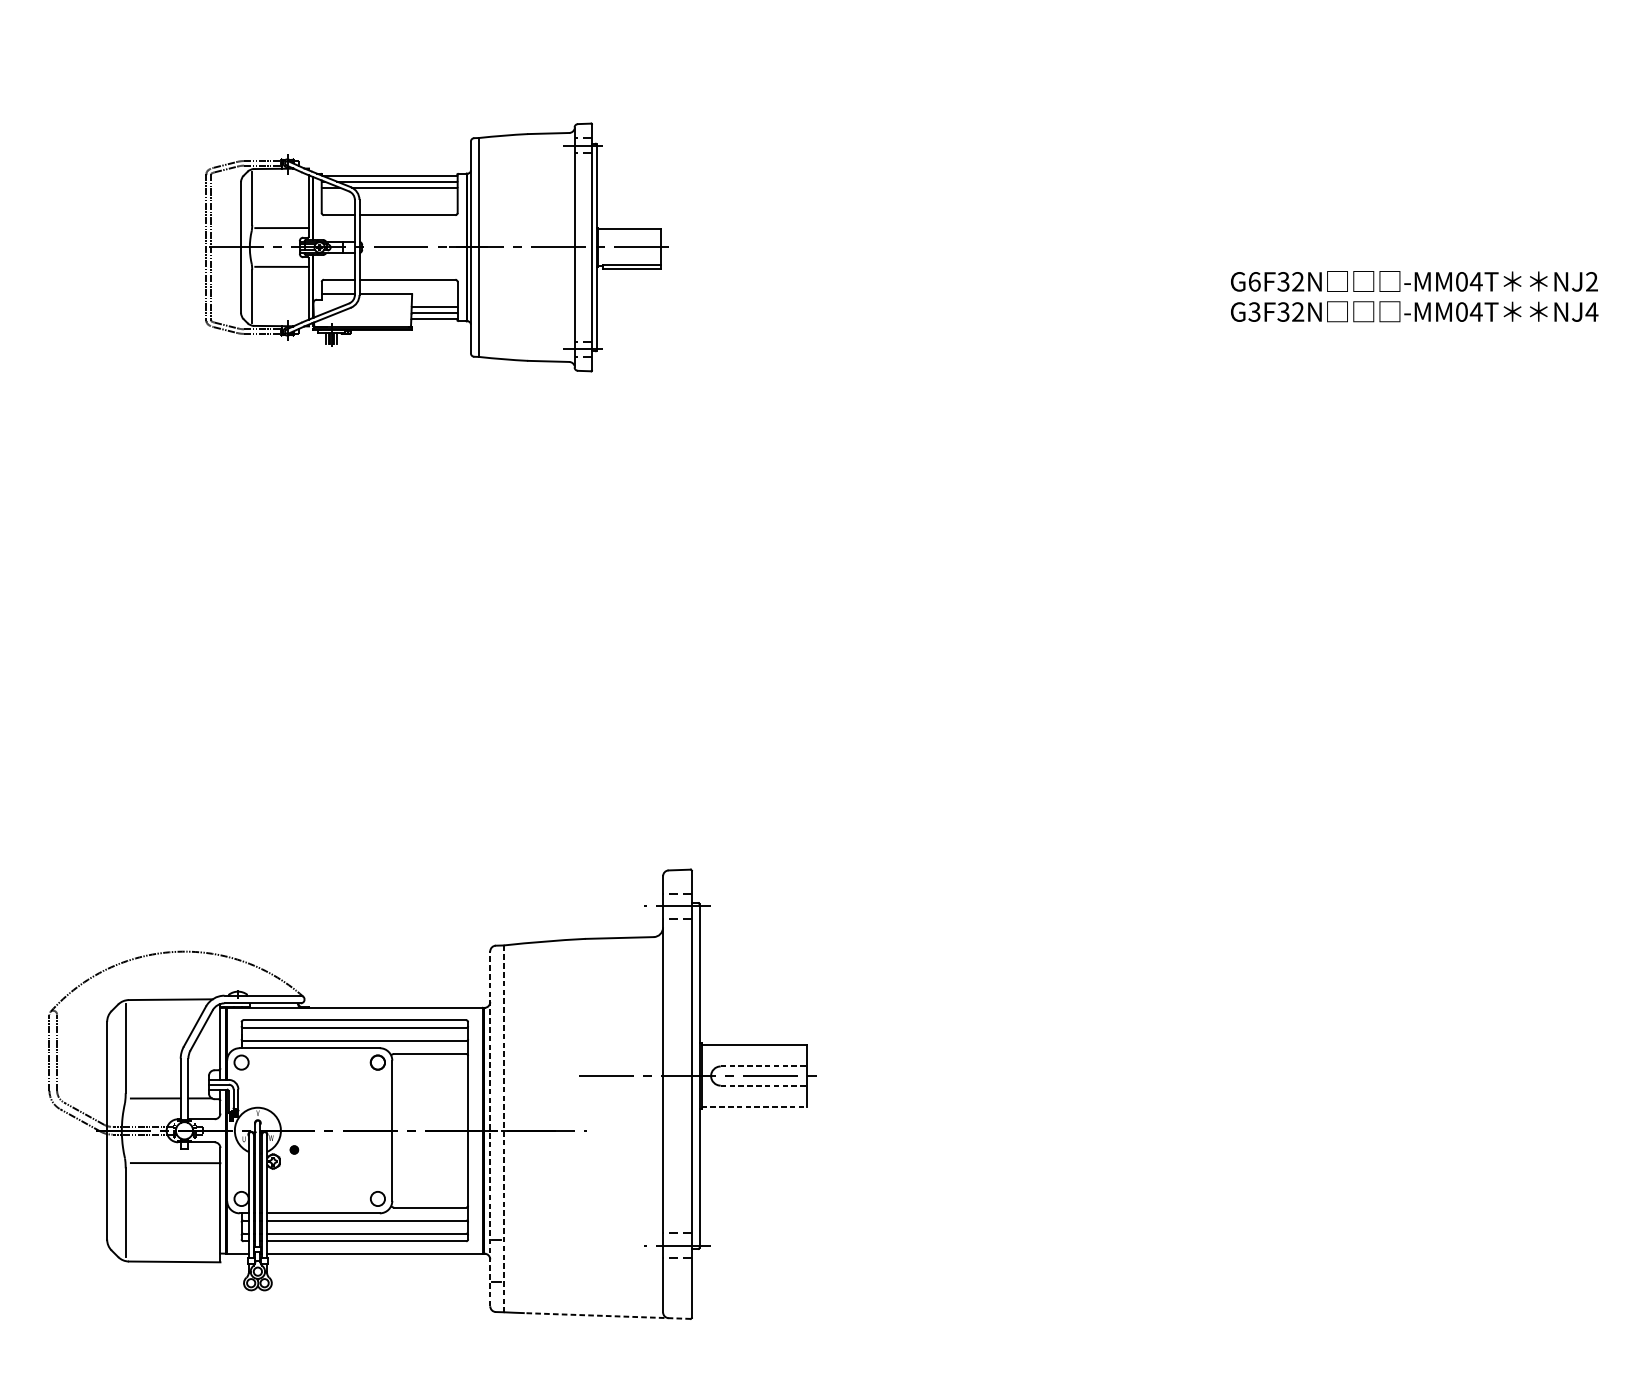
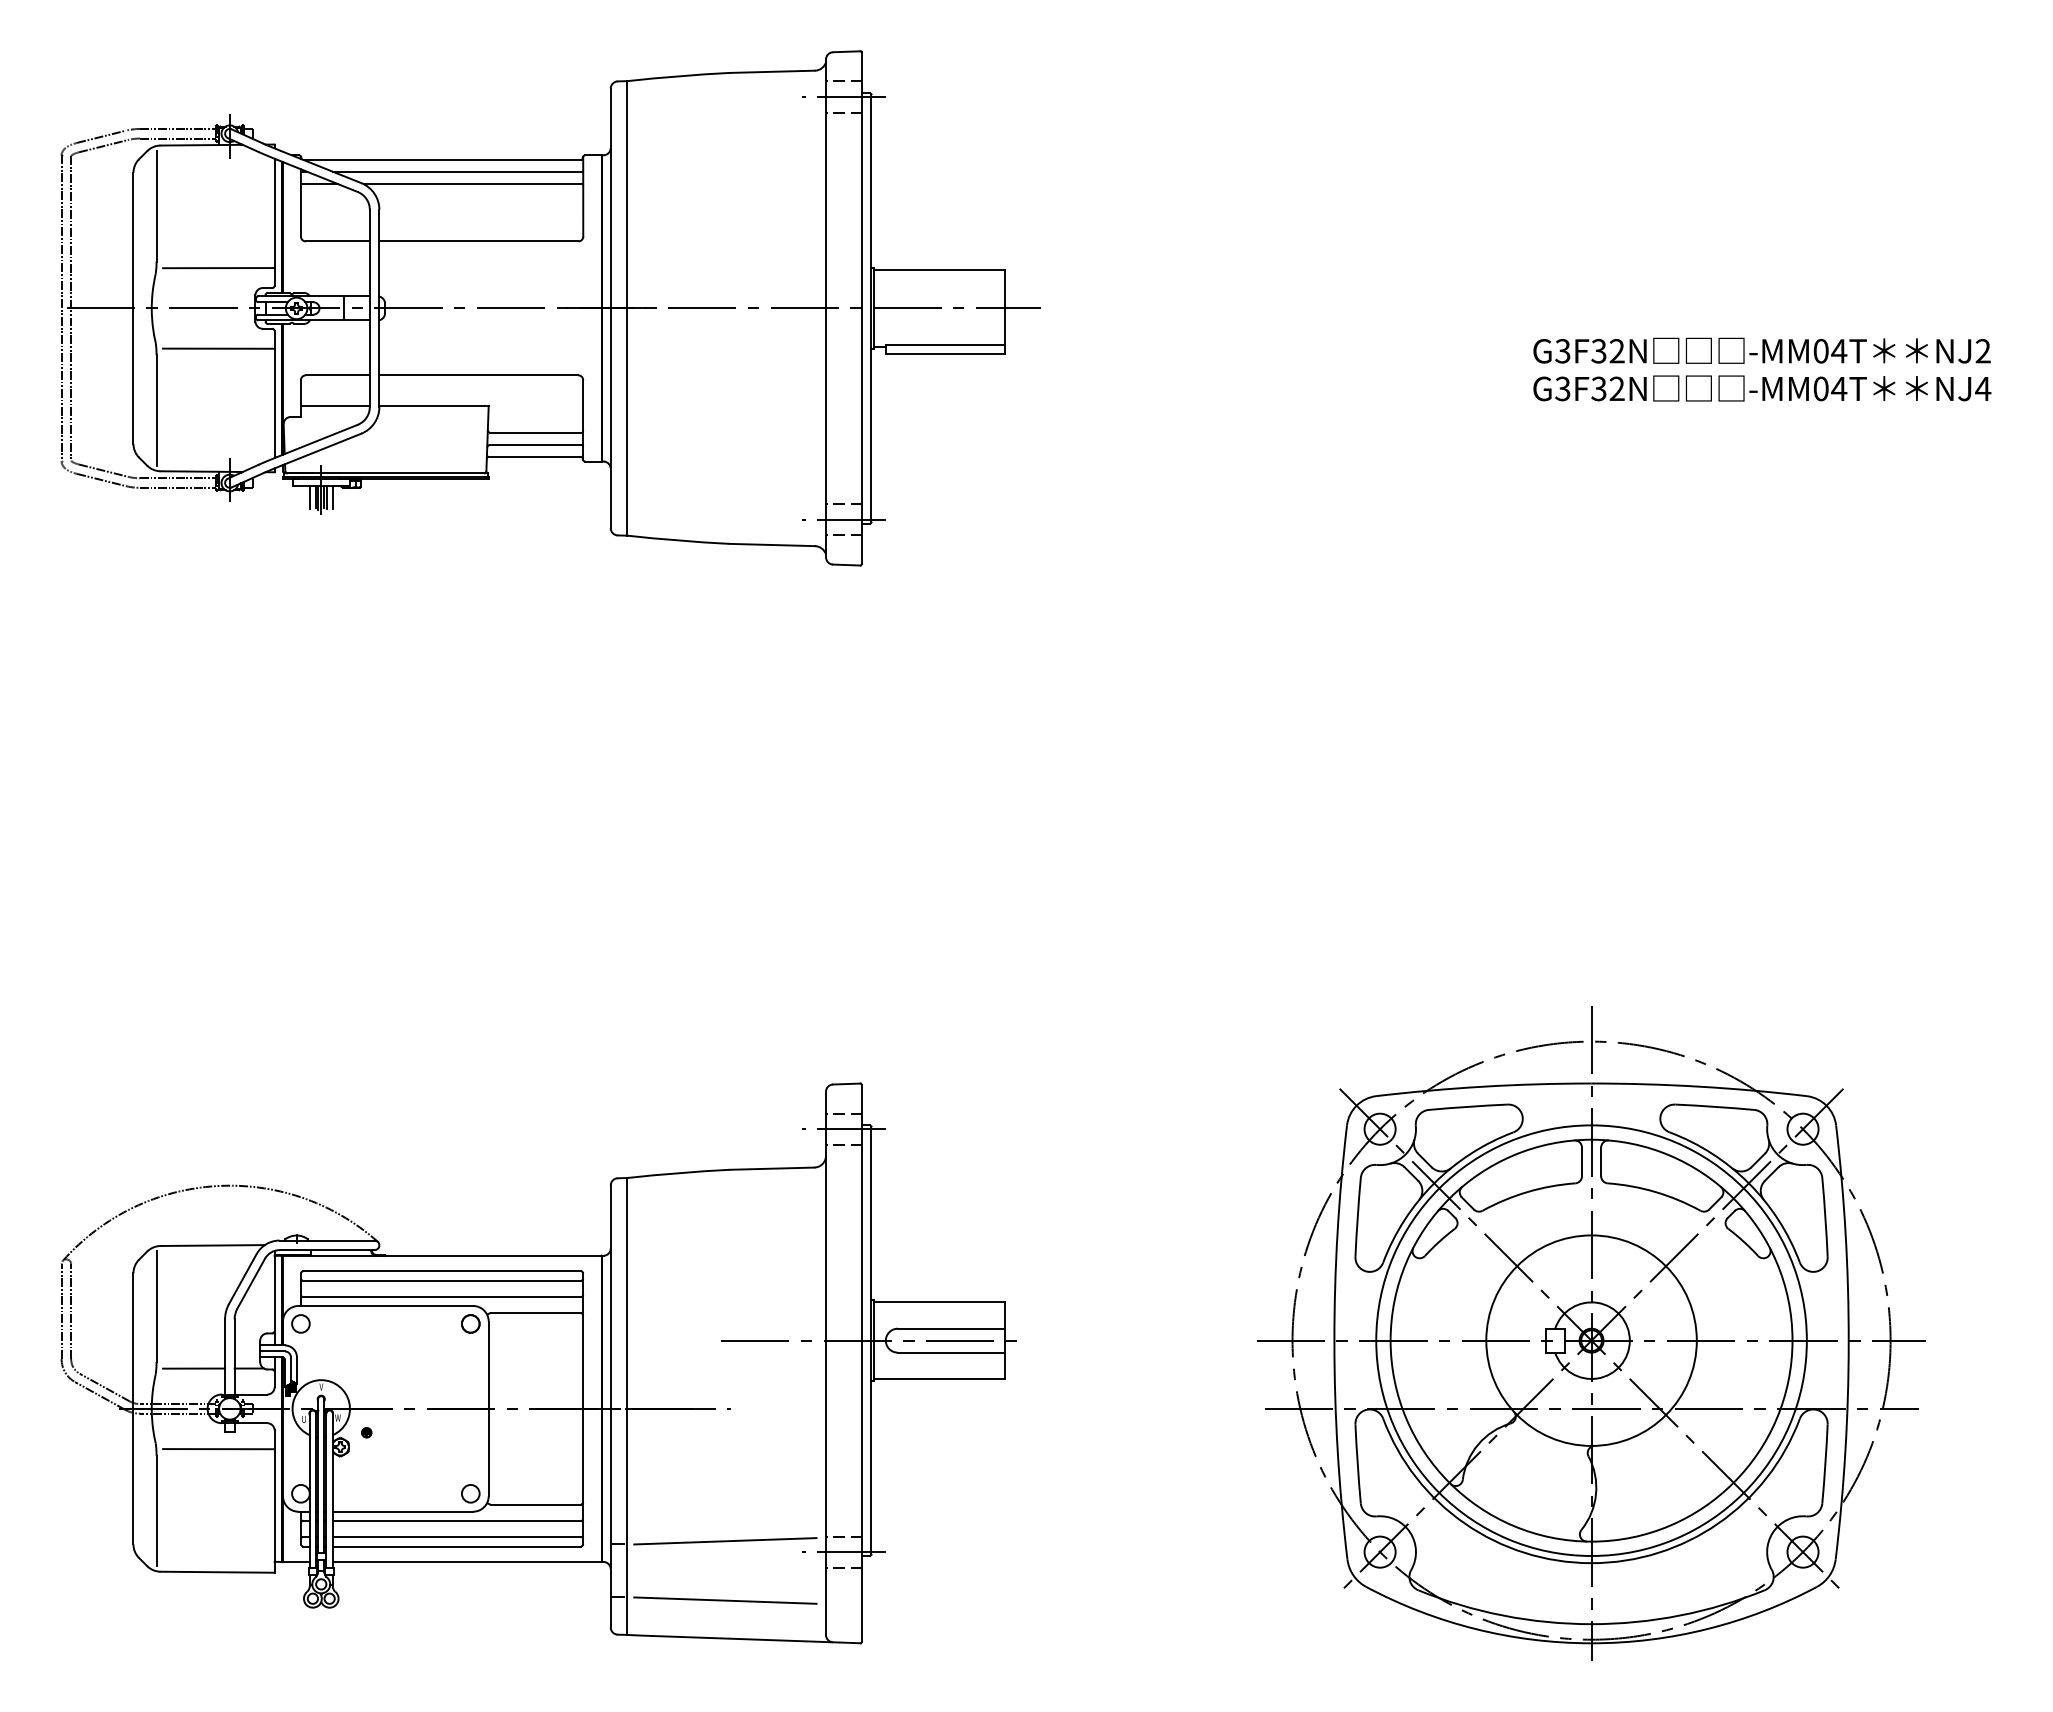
part: (441, 247) -> (550, 308), size x1.67
text: (1254, 282) -> (1562, 351), G6F32N -> G3F32N
line: (763, 1066) -> (951, 1328), dashed -> solid
part: (1277, 1070) -> (1591, 1333), added
line: (763, 1085) -> (951, 1352), dashed -> solid
line: (754, 1106) -> (939, 1378), dashed -> solid
line: (490, 1128) -> (610, 1405), dashed -> solid
line: (503, 1128) -> (627, 1406), dashed -> solid
line: (582, 1237) -> (725, 1541), added
line: (582, 1284) -> (725, 1600), added
line: (608, 1315) -> (757, 1639), dashed -> solid

